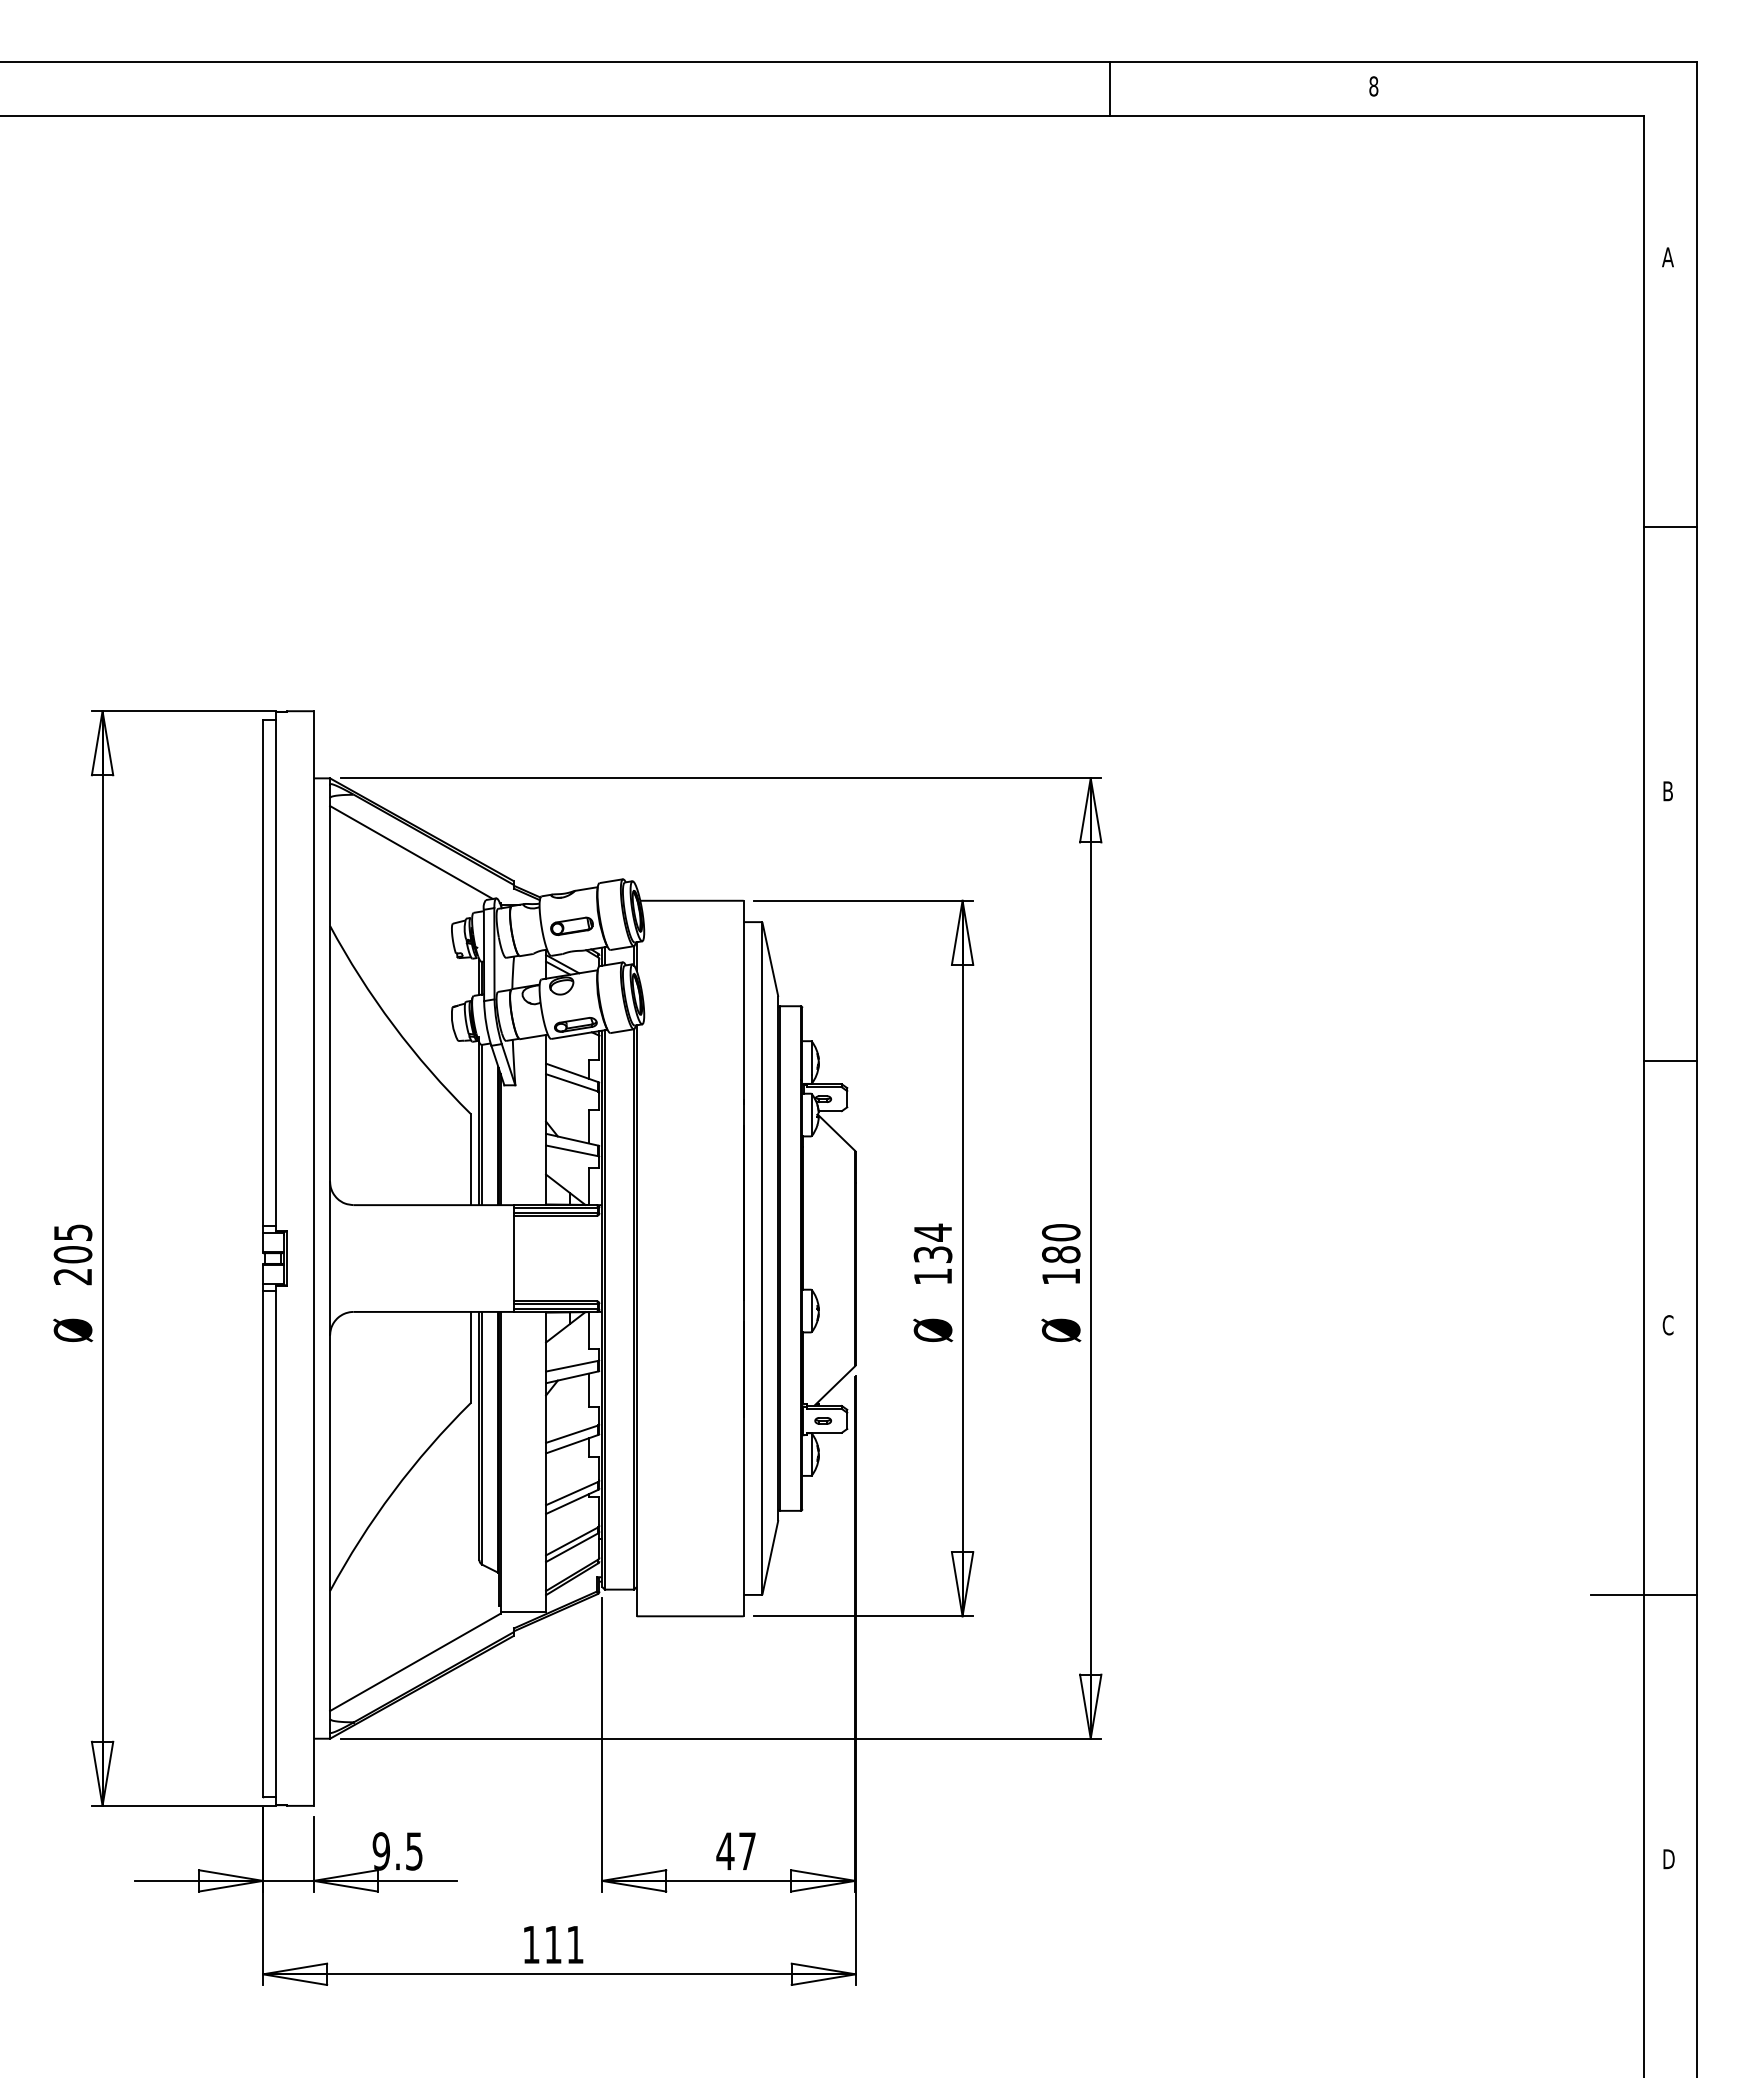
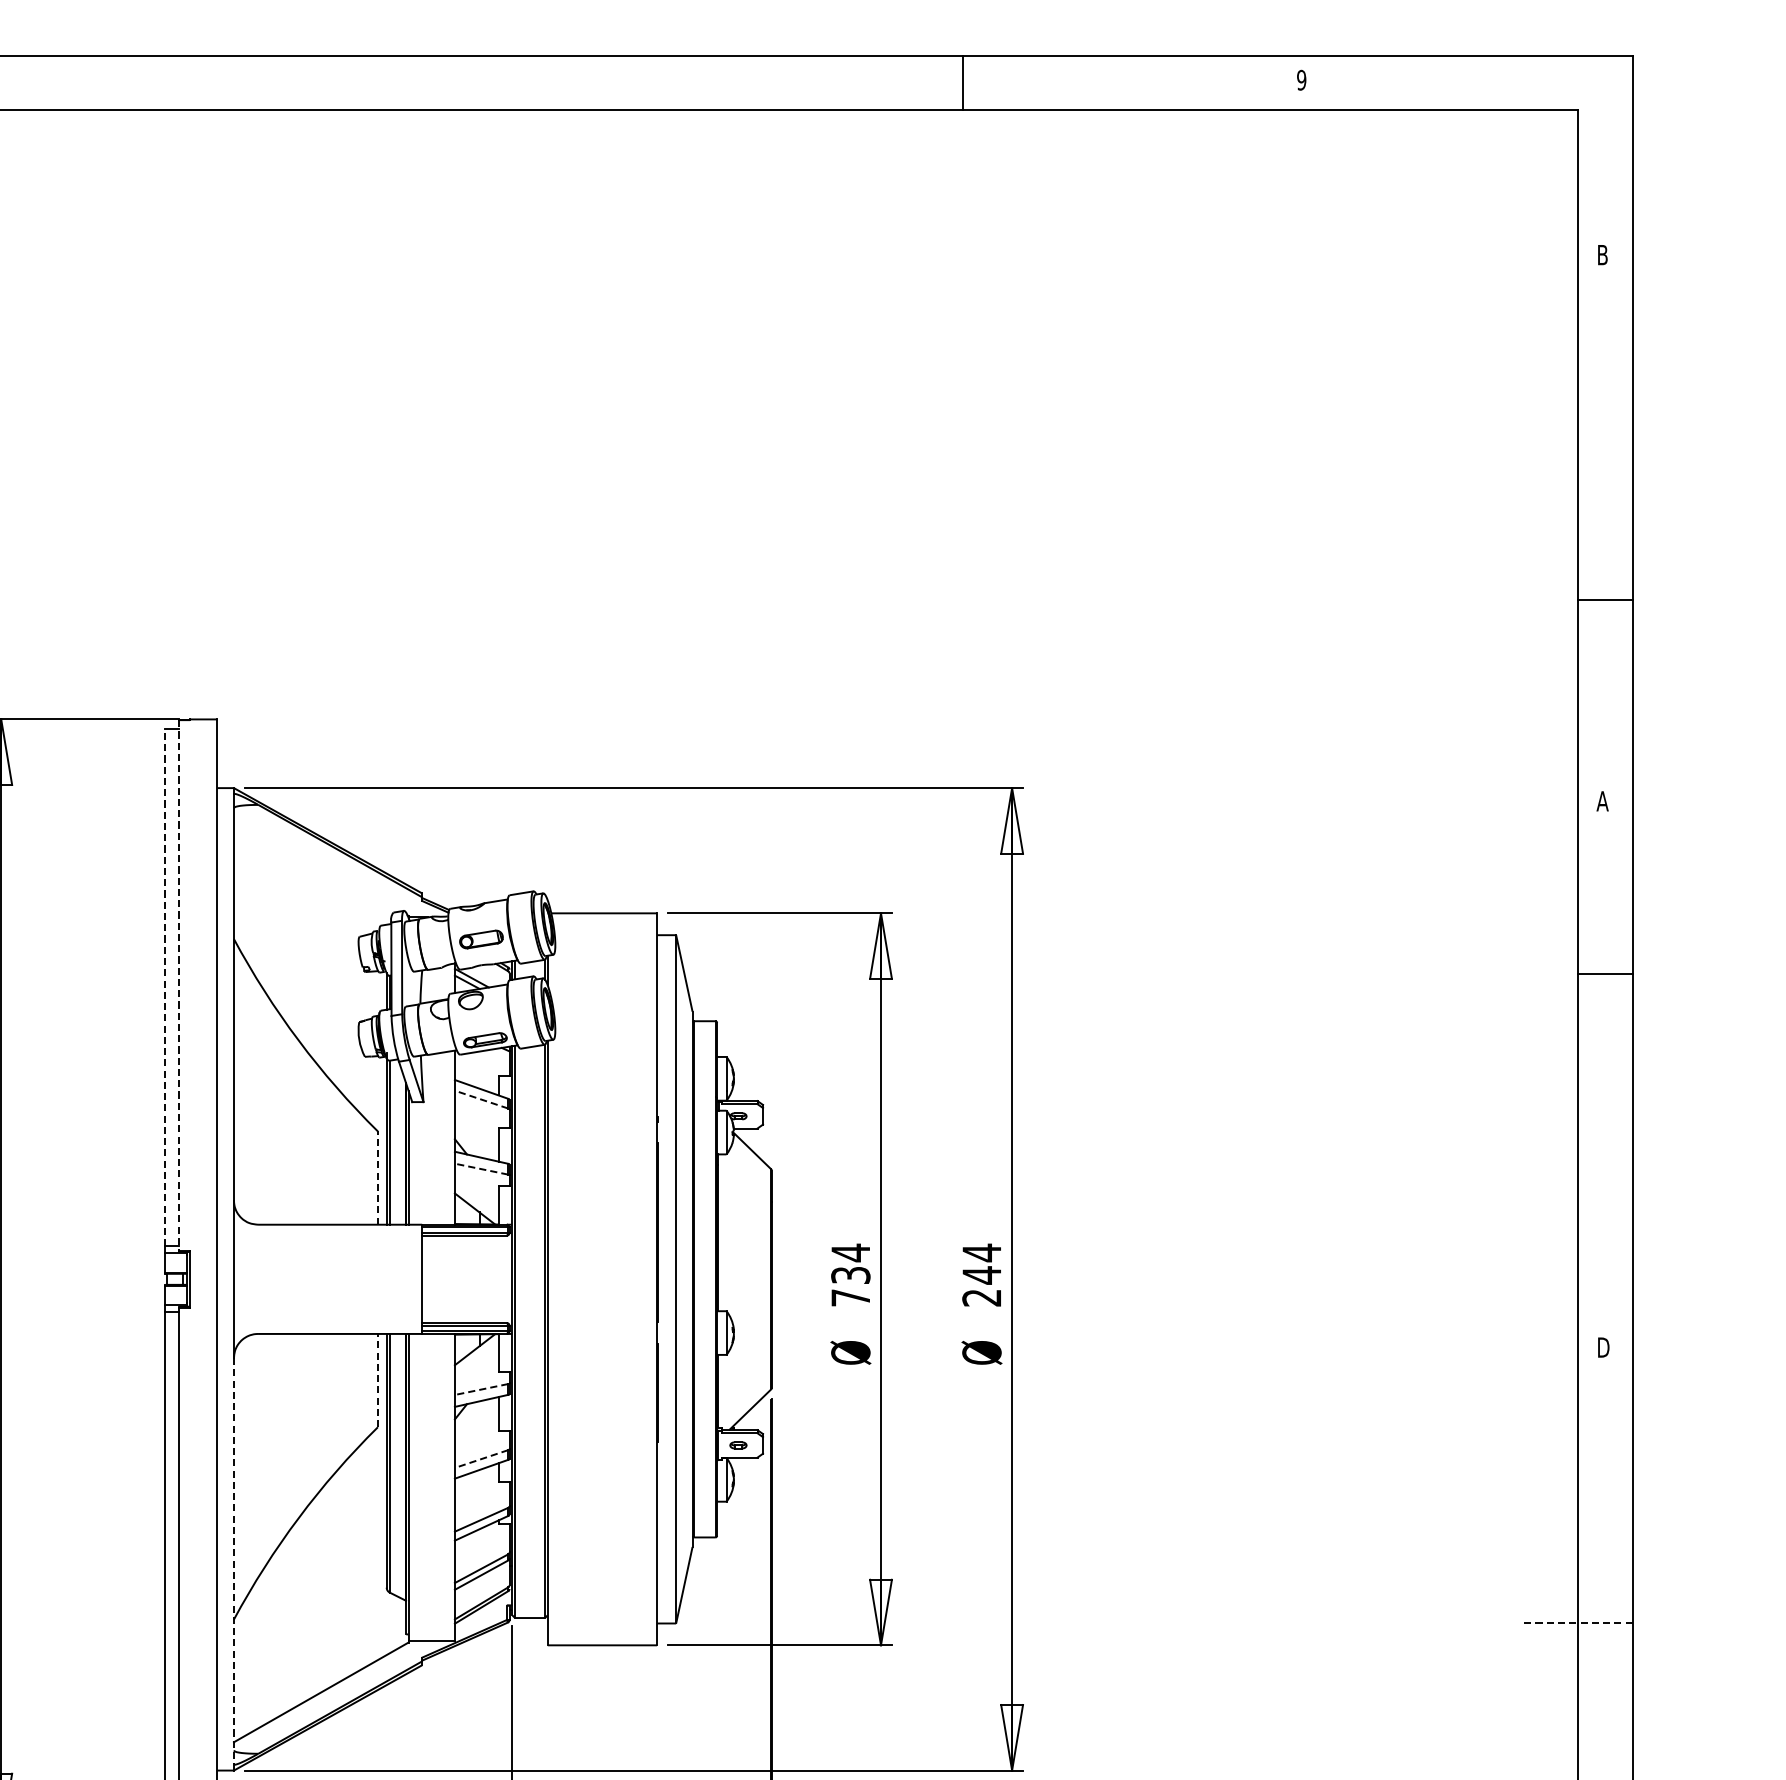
text: (1373, 86) -> (1301, 80), 8 -> 9
line: (1109, 88) -> (962, 82), moved
text: (1667, 257) -> (1602, 255), A -> B
line: (1670, 526) -> (1605, 600), moved
text: (1667, 791) -> (1602, 801), B -> A
line: (411, 852) -> (317, 863), removed
line: (276, 971) -> (179, 985), solid -> dashed
line: (263, 972) -> (165, 986), solid -> dashed
line: (1670, 1060) -> (1605, 973), moved
line: (572, 1082) -> (481, 1099), solid -> dashed
line: (572, 1150) -> (481, 1168), solid -> dashed
line: (470, 1159) -> (377, 1178), solid -> dashed
text: (1061, 1254) -> (982, 1275), 180 -> 244
text: (932, 1276) -> (850, 1297), 134 -> 734
text: (1668, 1325) -> (1603, 1347), C -> D
line: (470, 1357) -> (377, 1380), solid -> dashed
line: (572, 1366) -> (481, 1389), solid -> dashed
line: (572, 1434) -> (481, 1459), solid -> dashed
line: (330, 1533) -> (234, 1560), solid -> dashed
line: (1643, 1594) -> (1577, 1623), solid -> dashed

